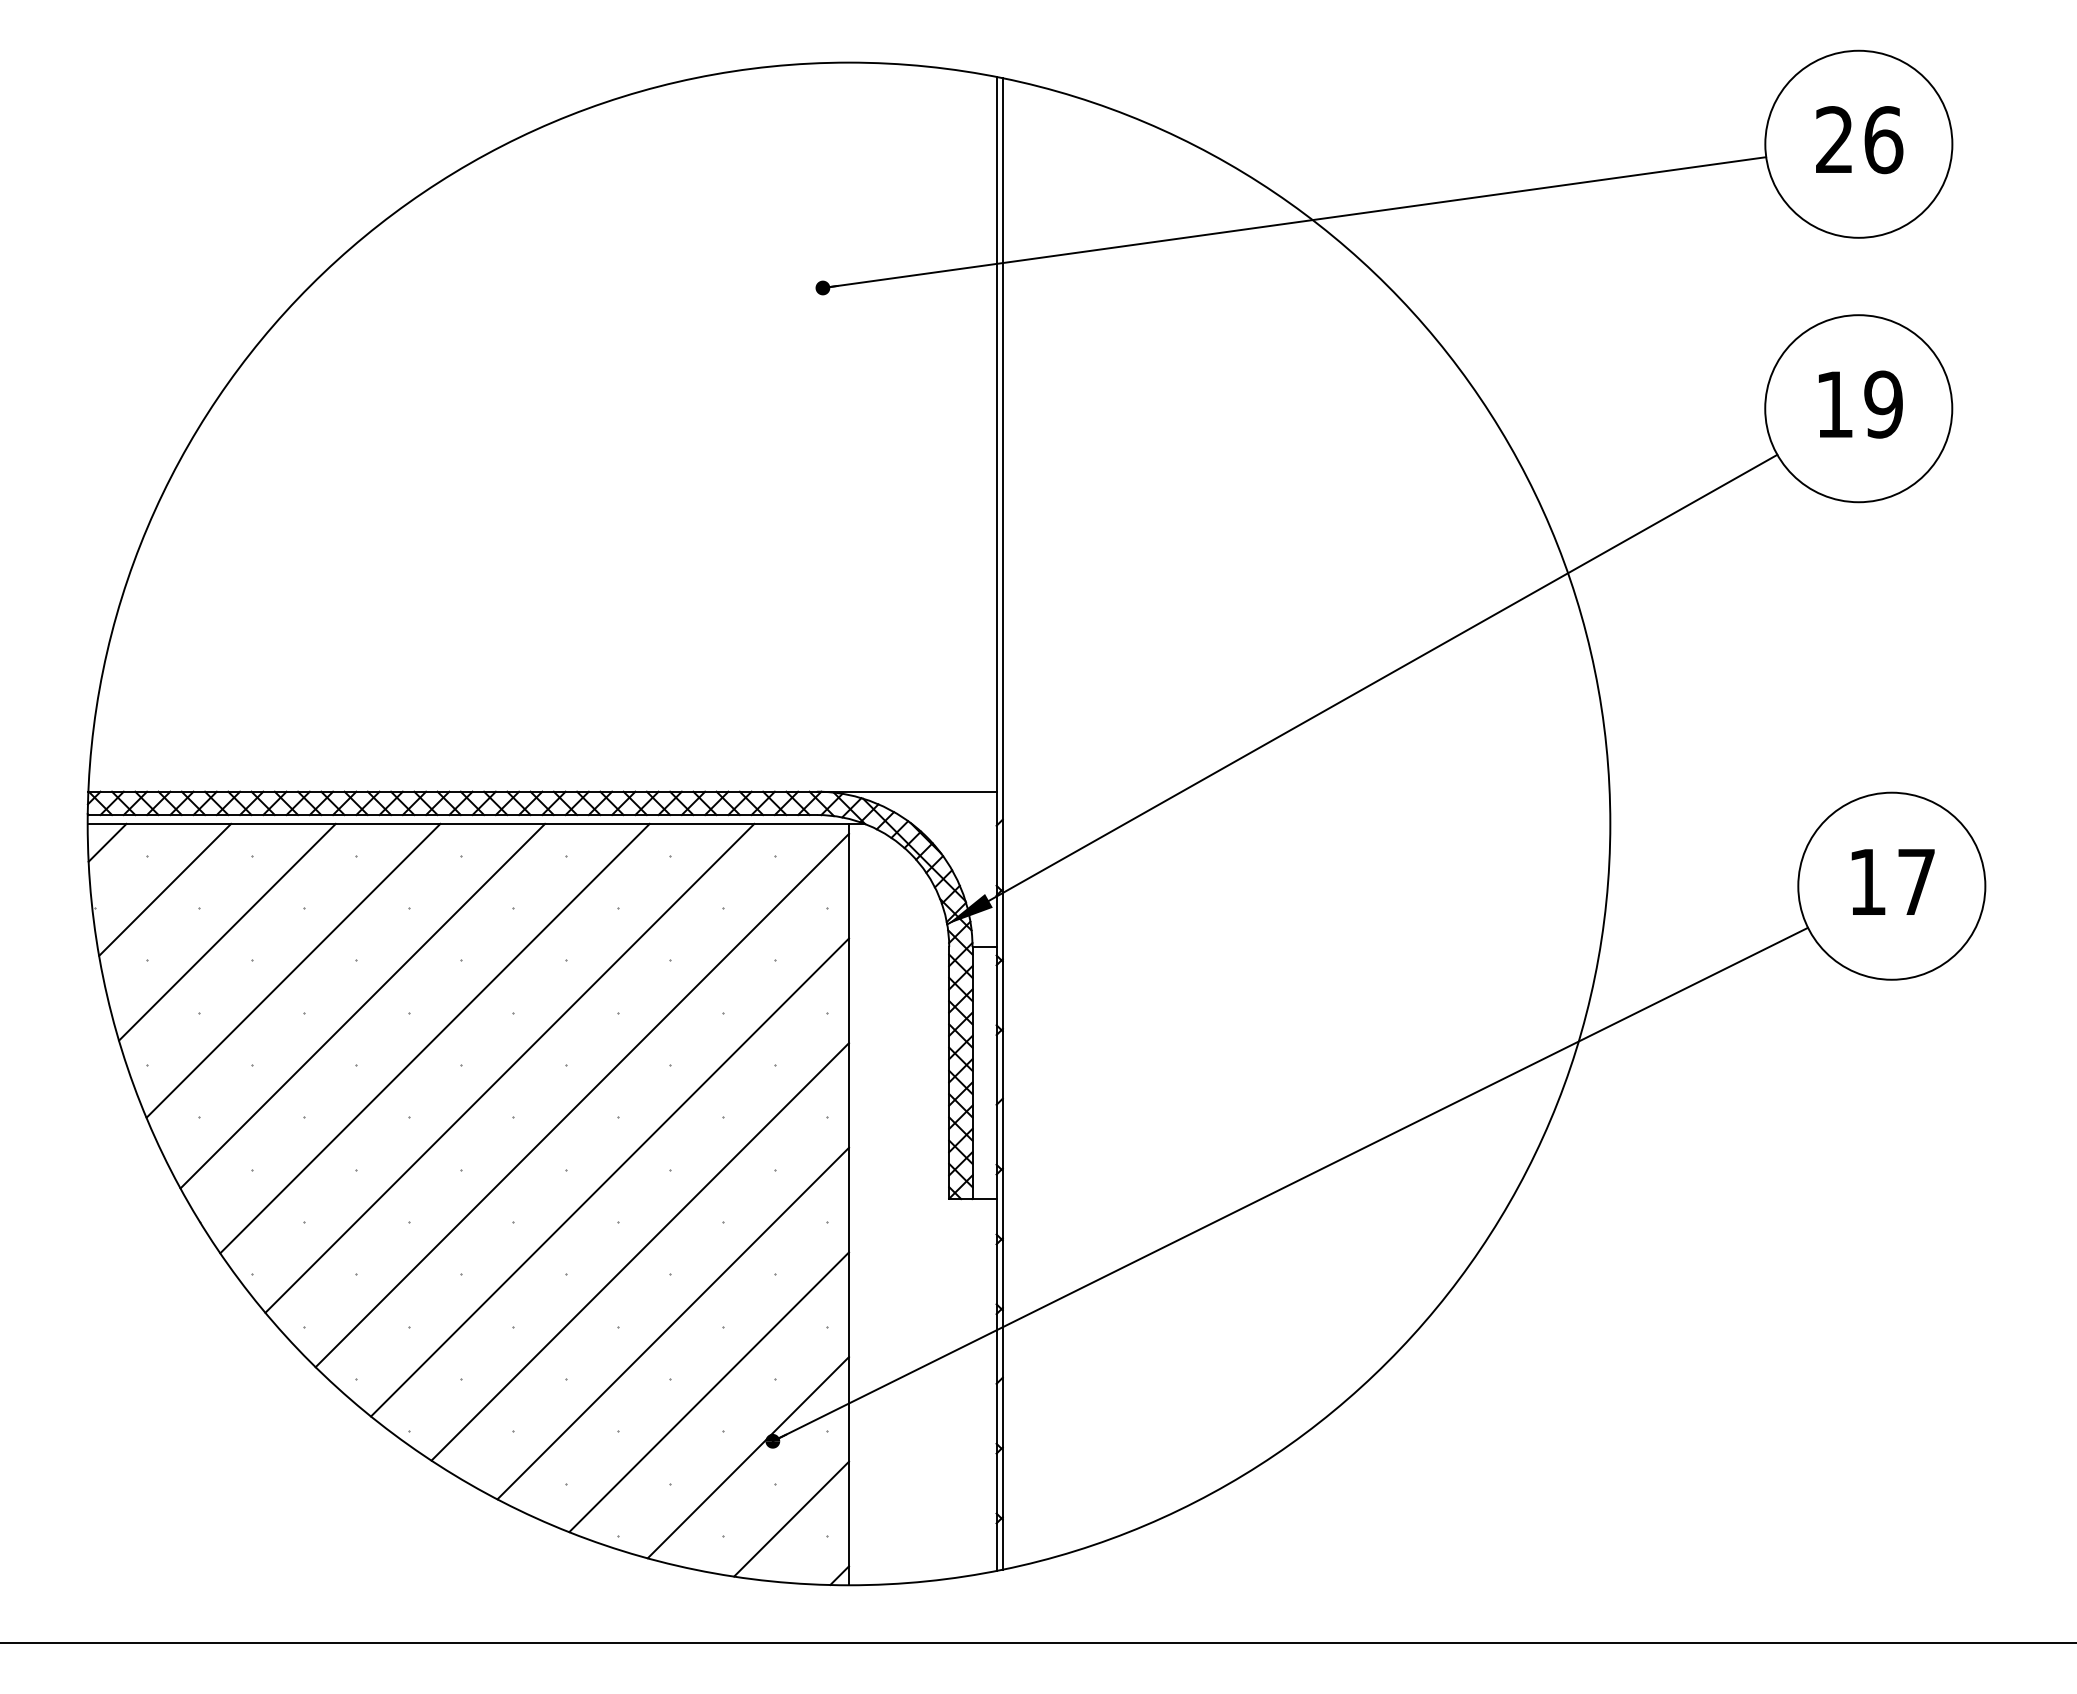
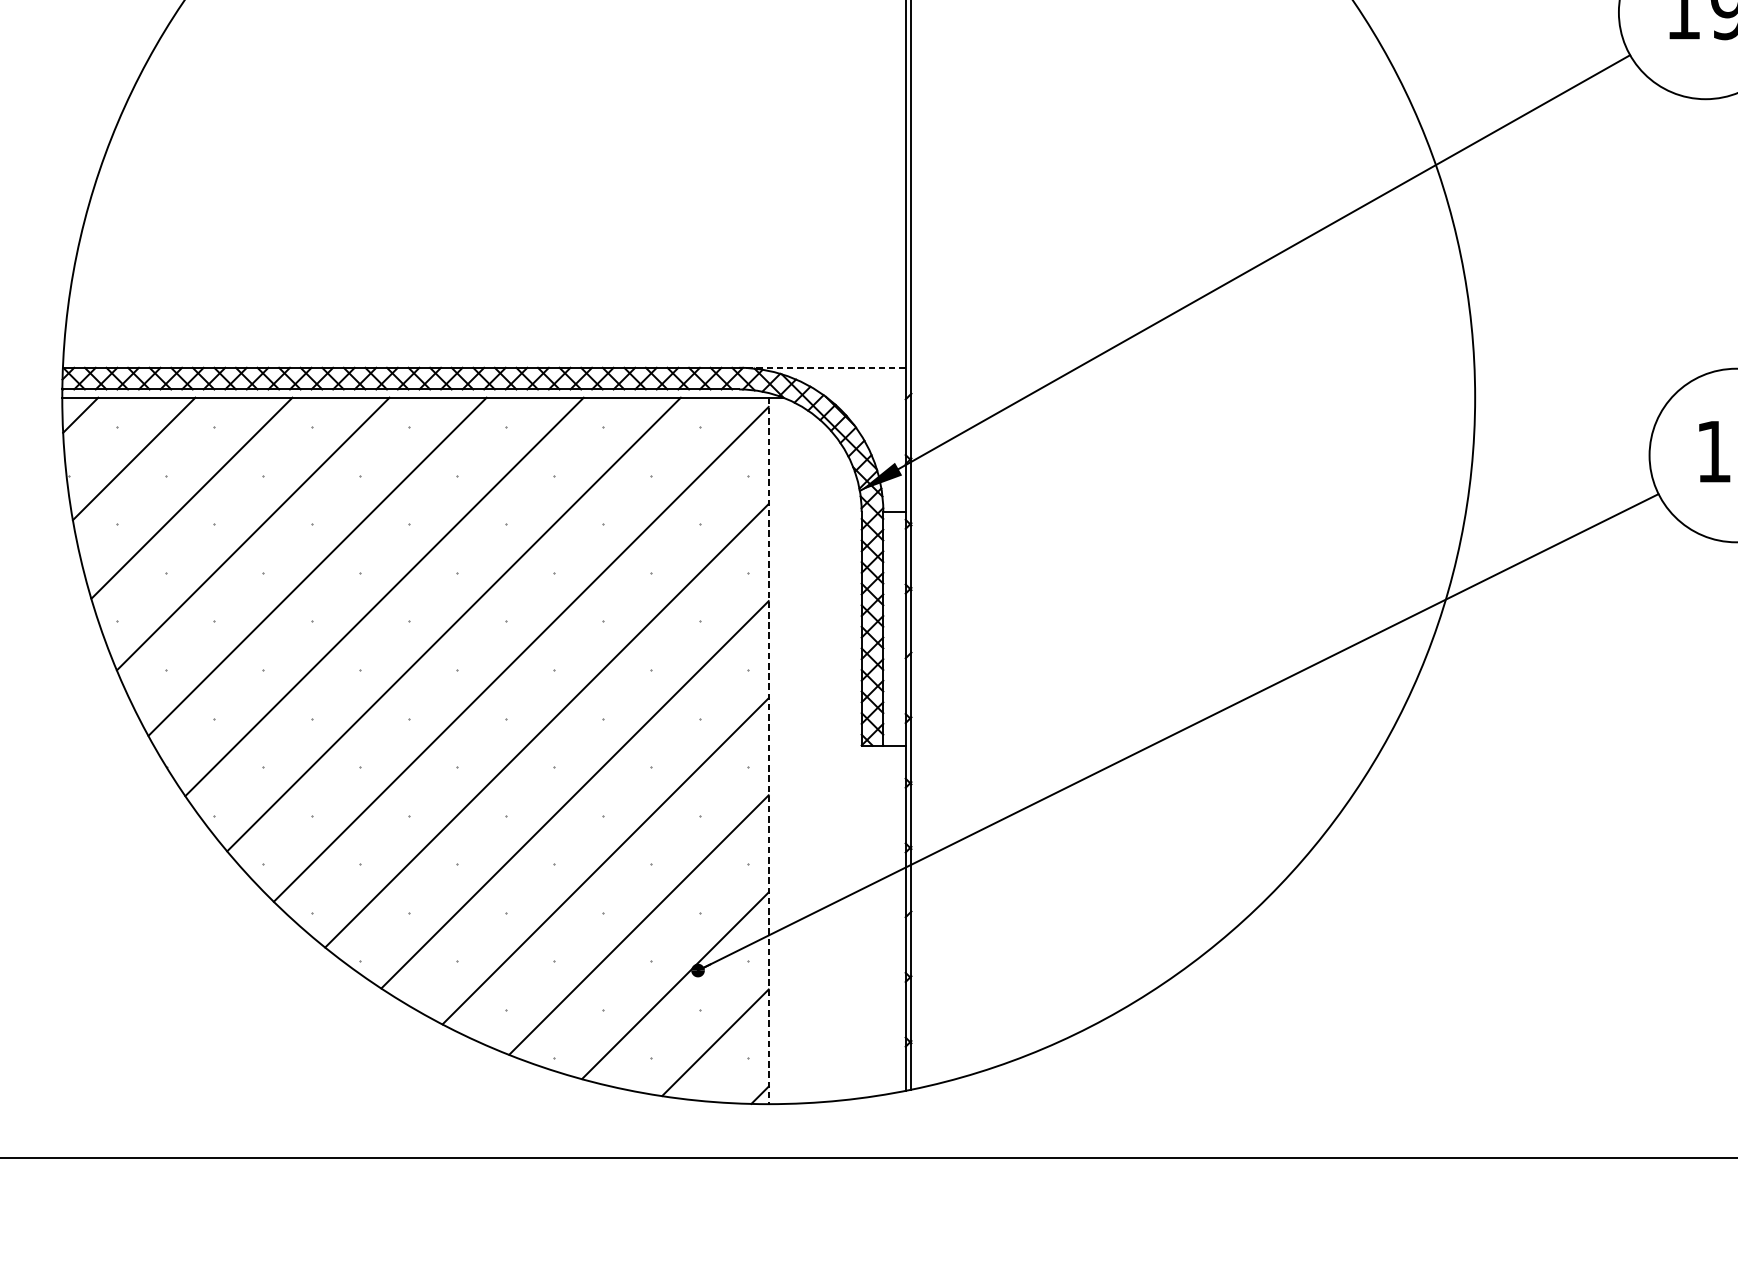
line: (906, 791) -> (822, 367), solid -> dashed
line: (849, 1204) -> (769, 750), solid -> dashed

